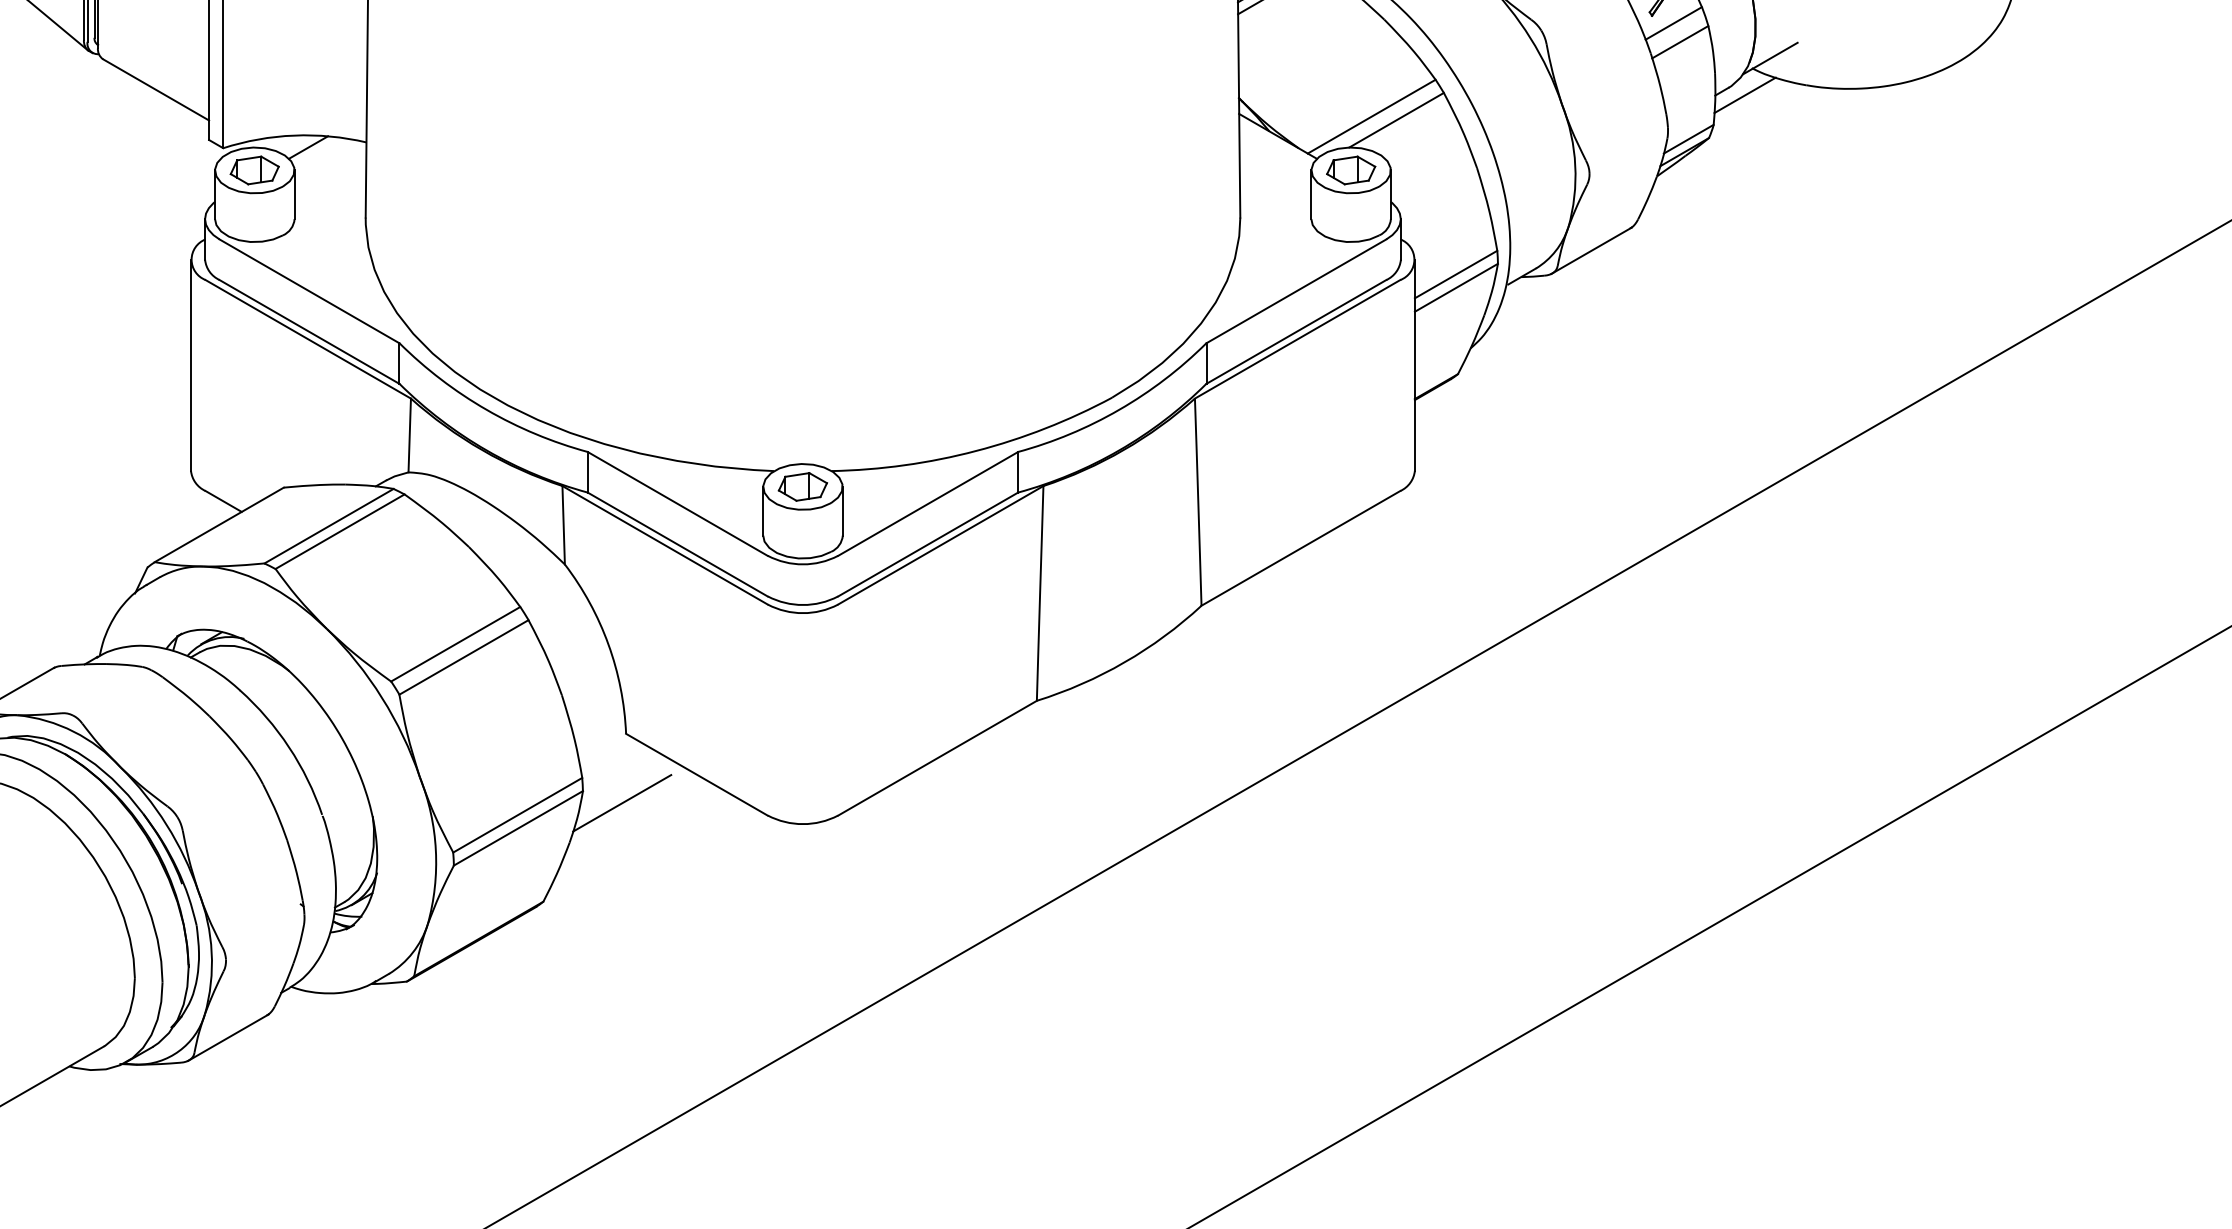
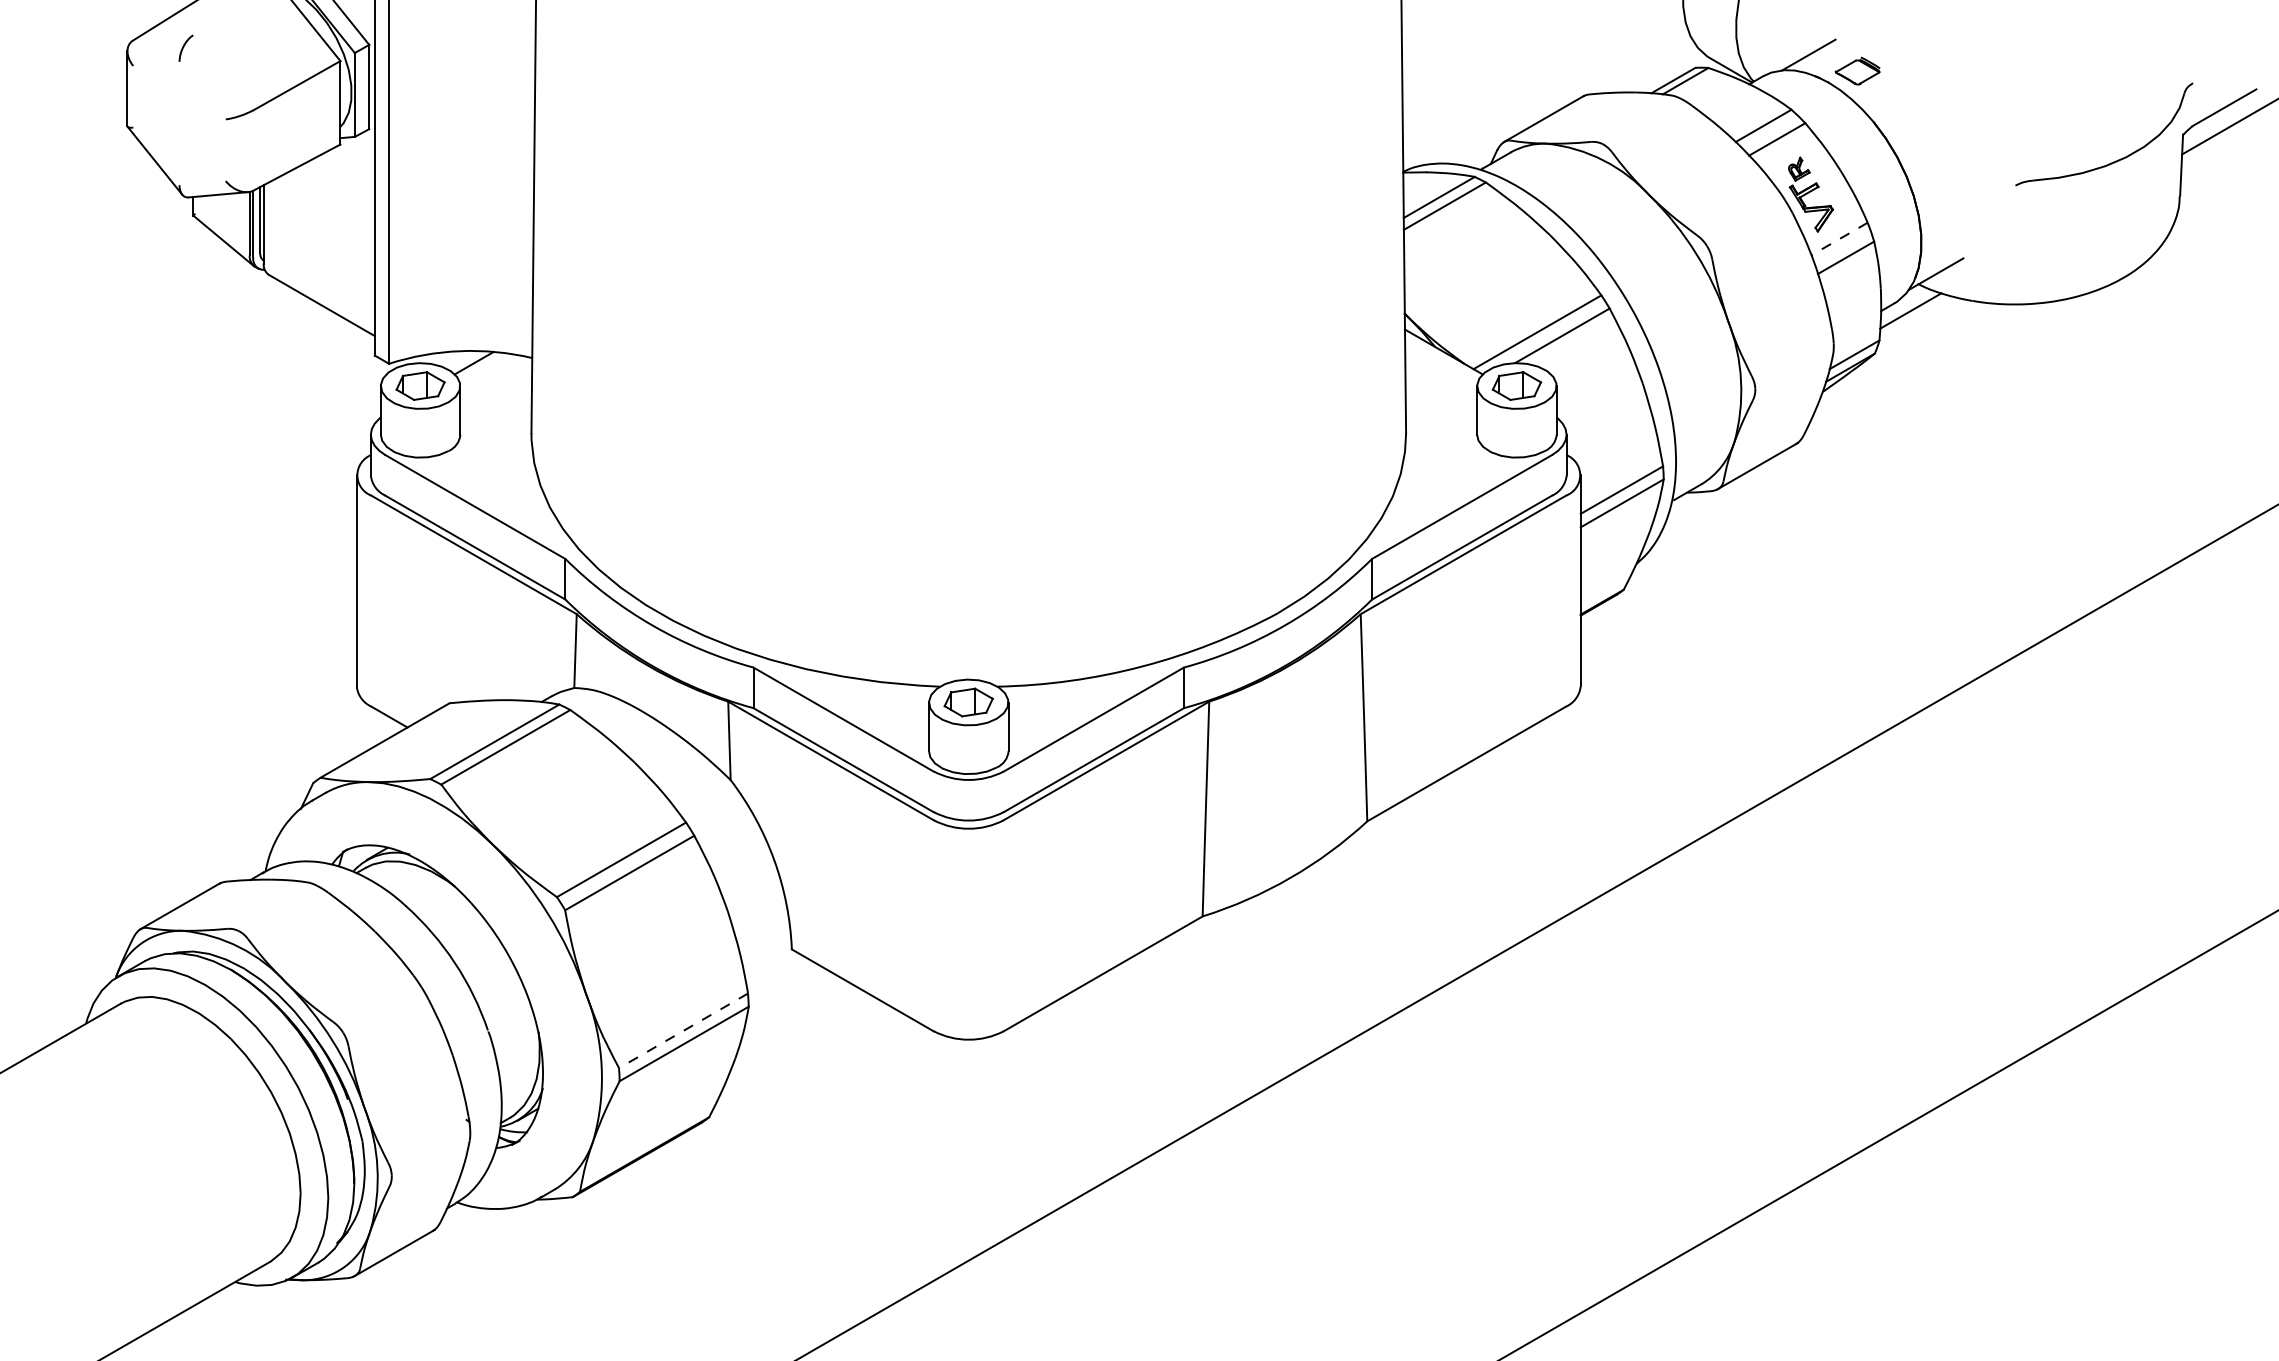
line: (1673, 23) -> (1839, 239), solid -> dashed
line: (621, 802) -> (787, 1018), removed
line: (517, 814) -> (683, 1030), solid -> dashed

